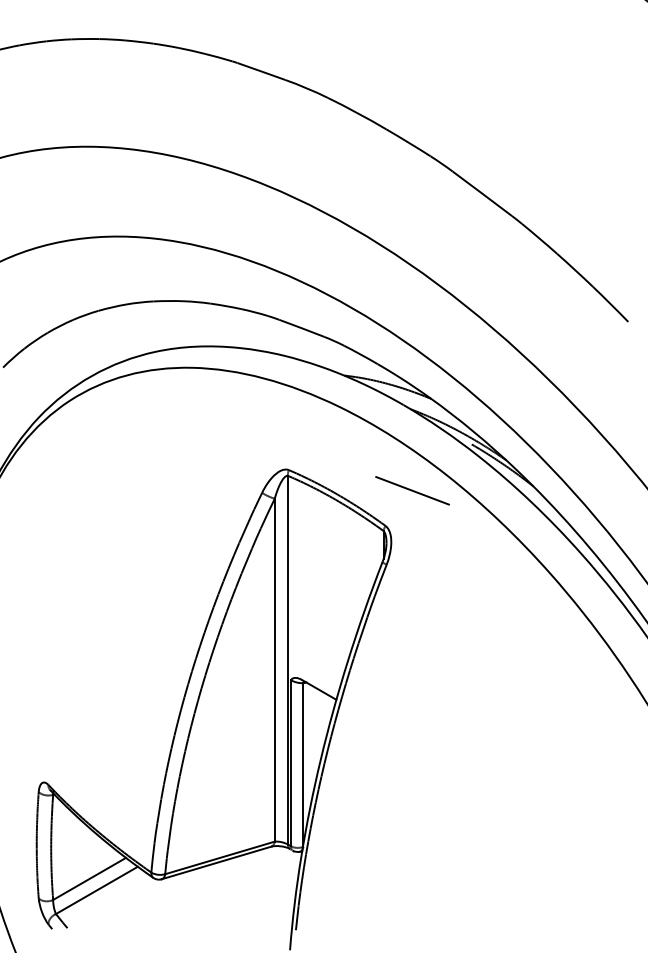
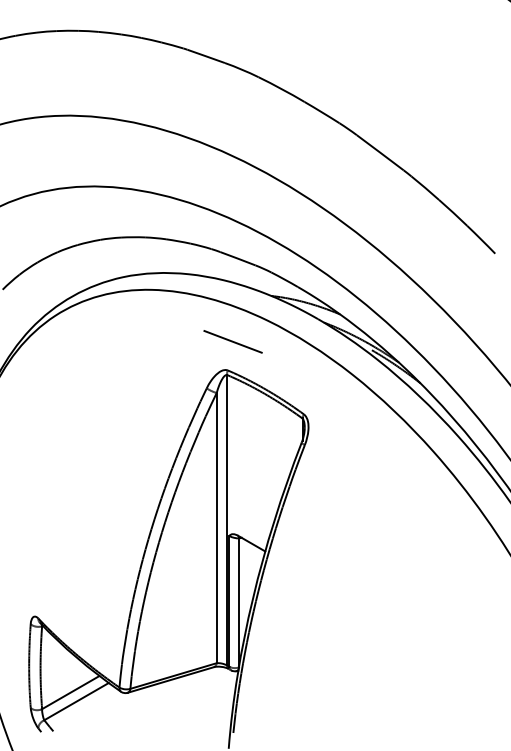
line: (412, 490) -> (233, 341), moved

